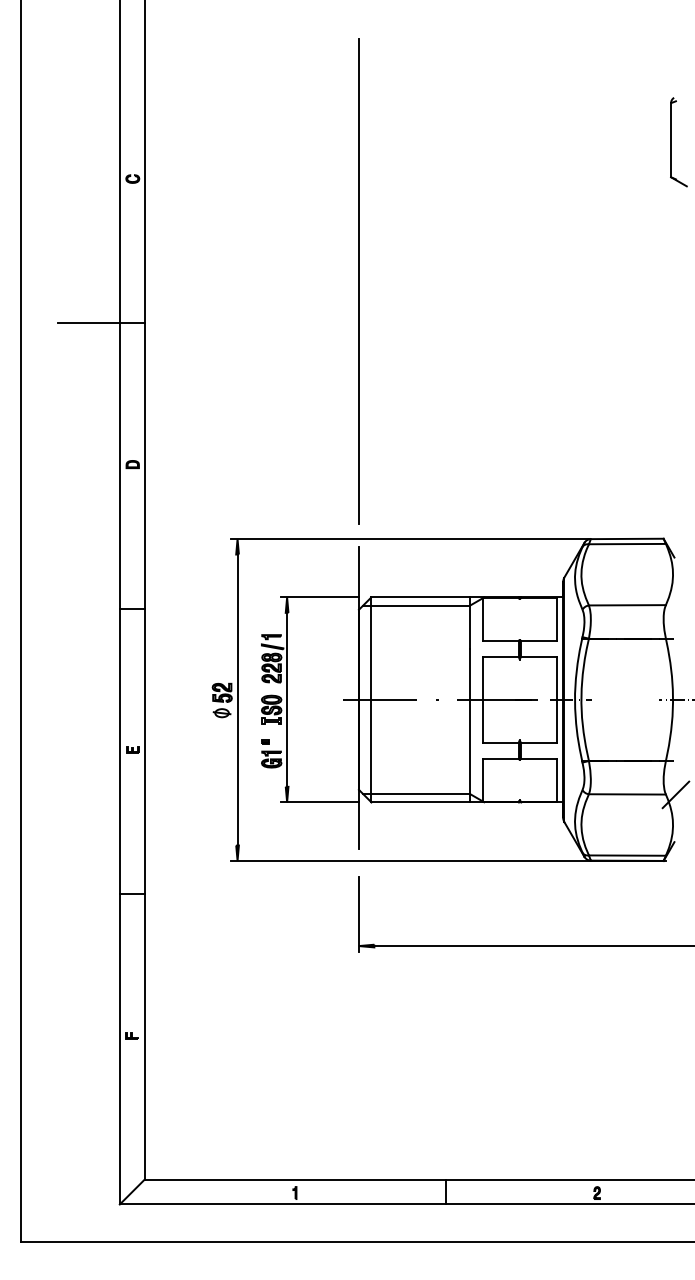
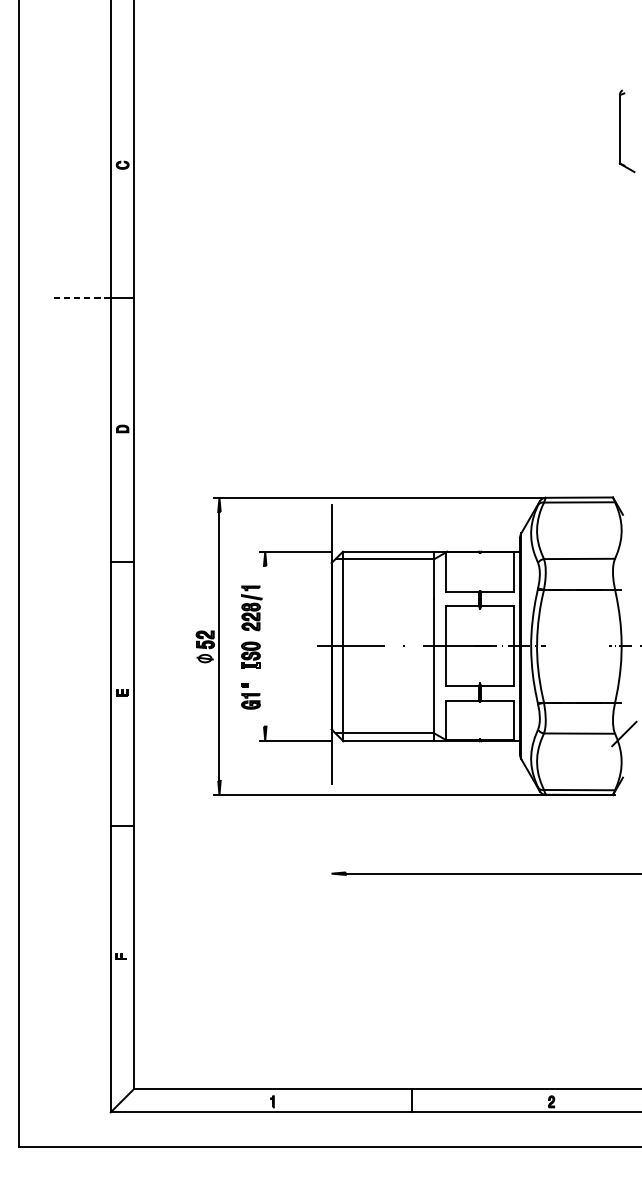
line: (358, 281) -> (331, 259), removed
line: (88, 322) -> (81, 297), solid -> dashed
line: (287, 699) -> (265, 645), removed
line: (358, 914) -> (331, 844), removed

